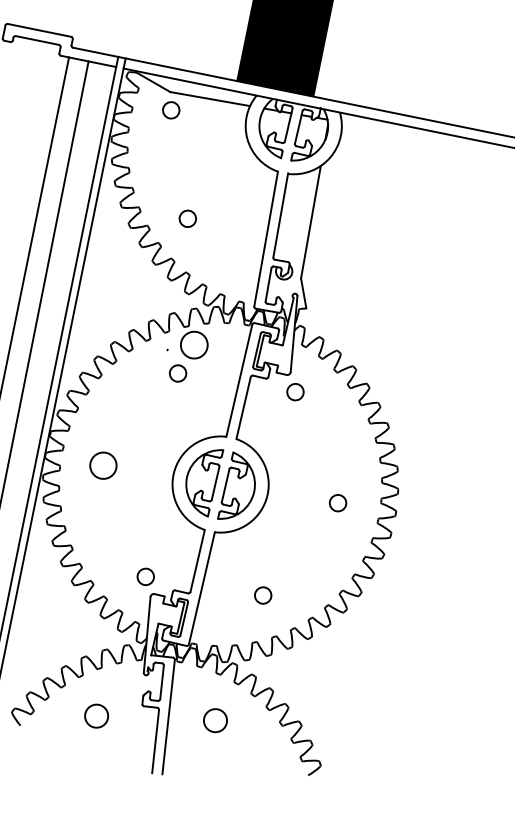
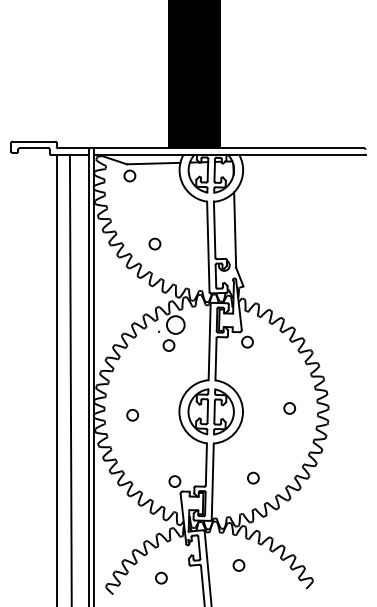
circle: (102, 466) -> (132, 415), size x0.62
circle: (96, 715) -> (161, 577), size x0.71
circle: (214, 720) -> (238, 565), size x0.71

